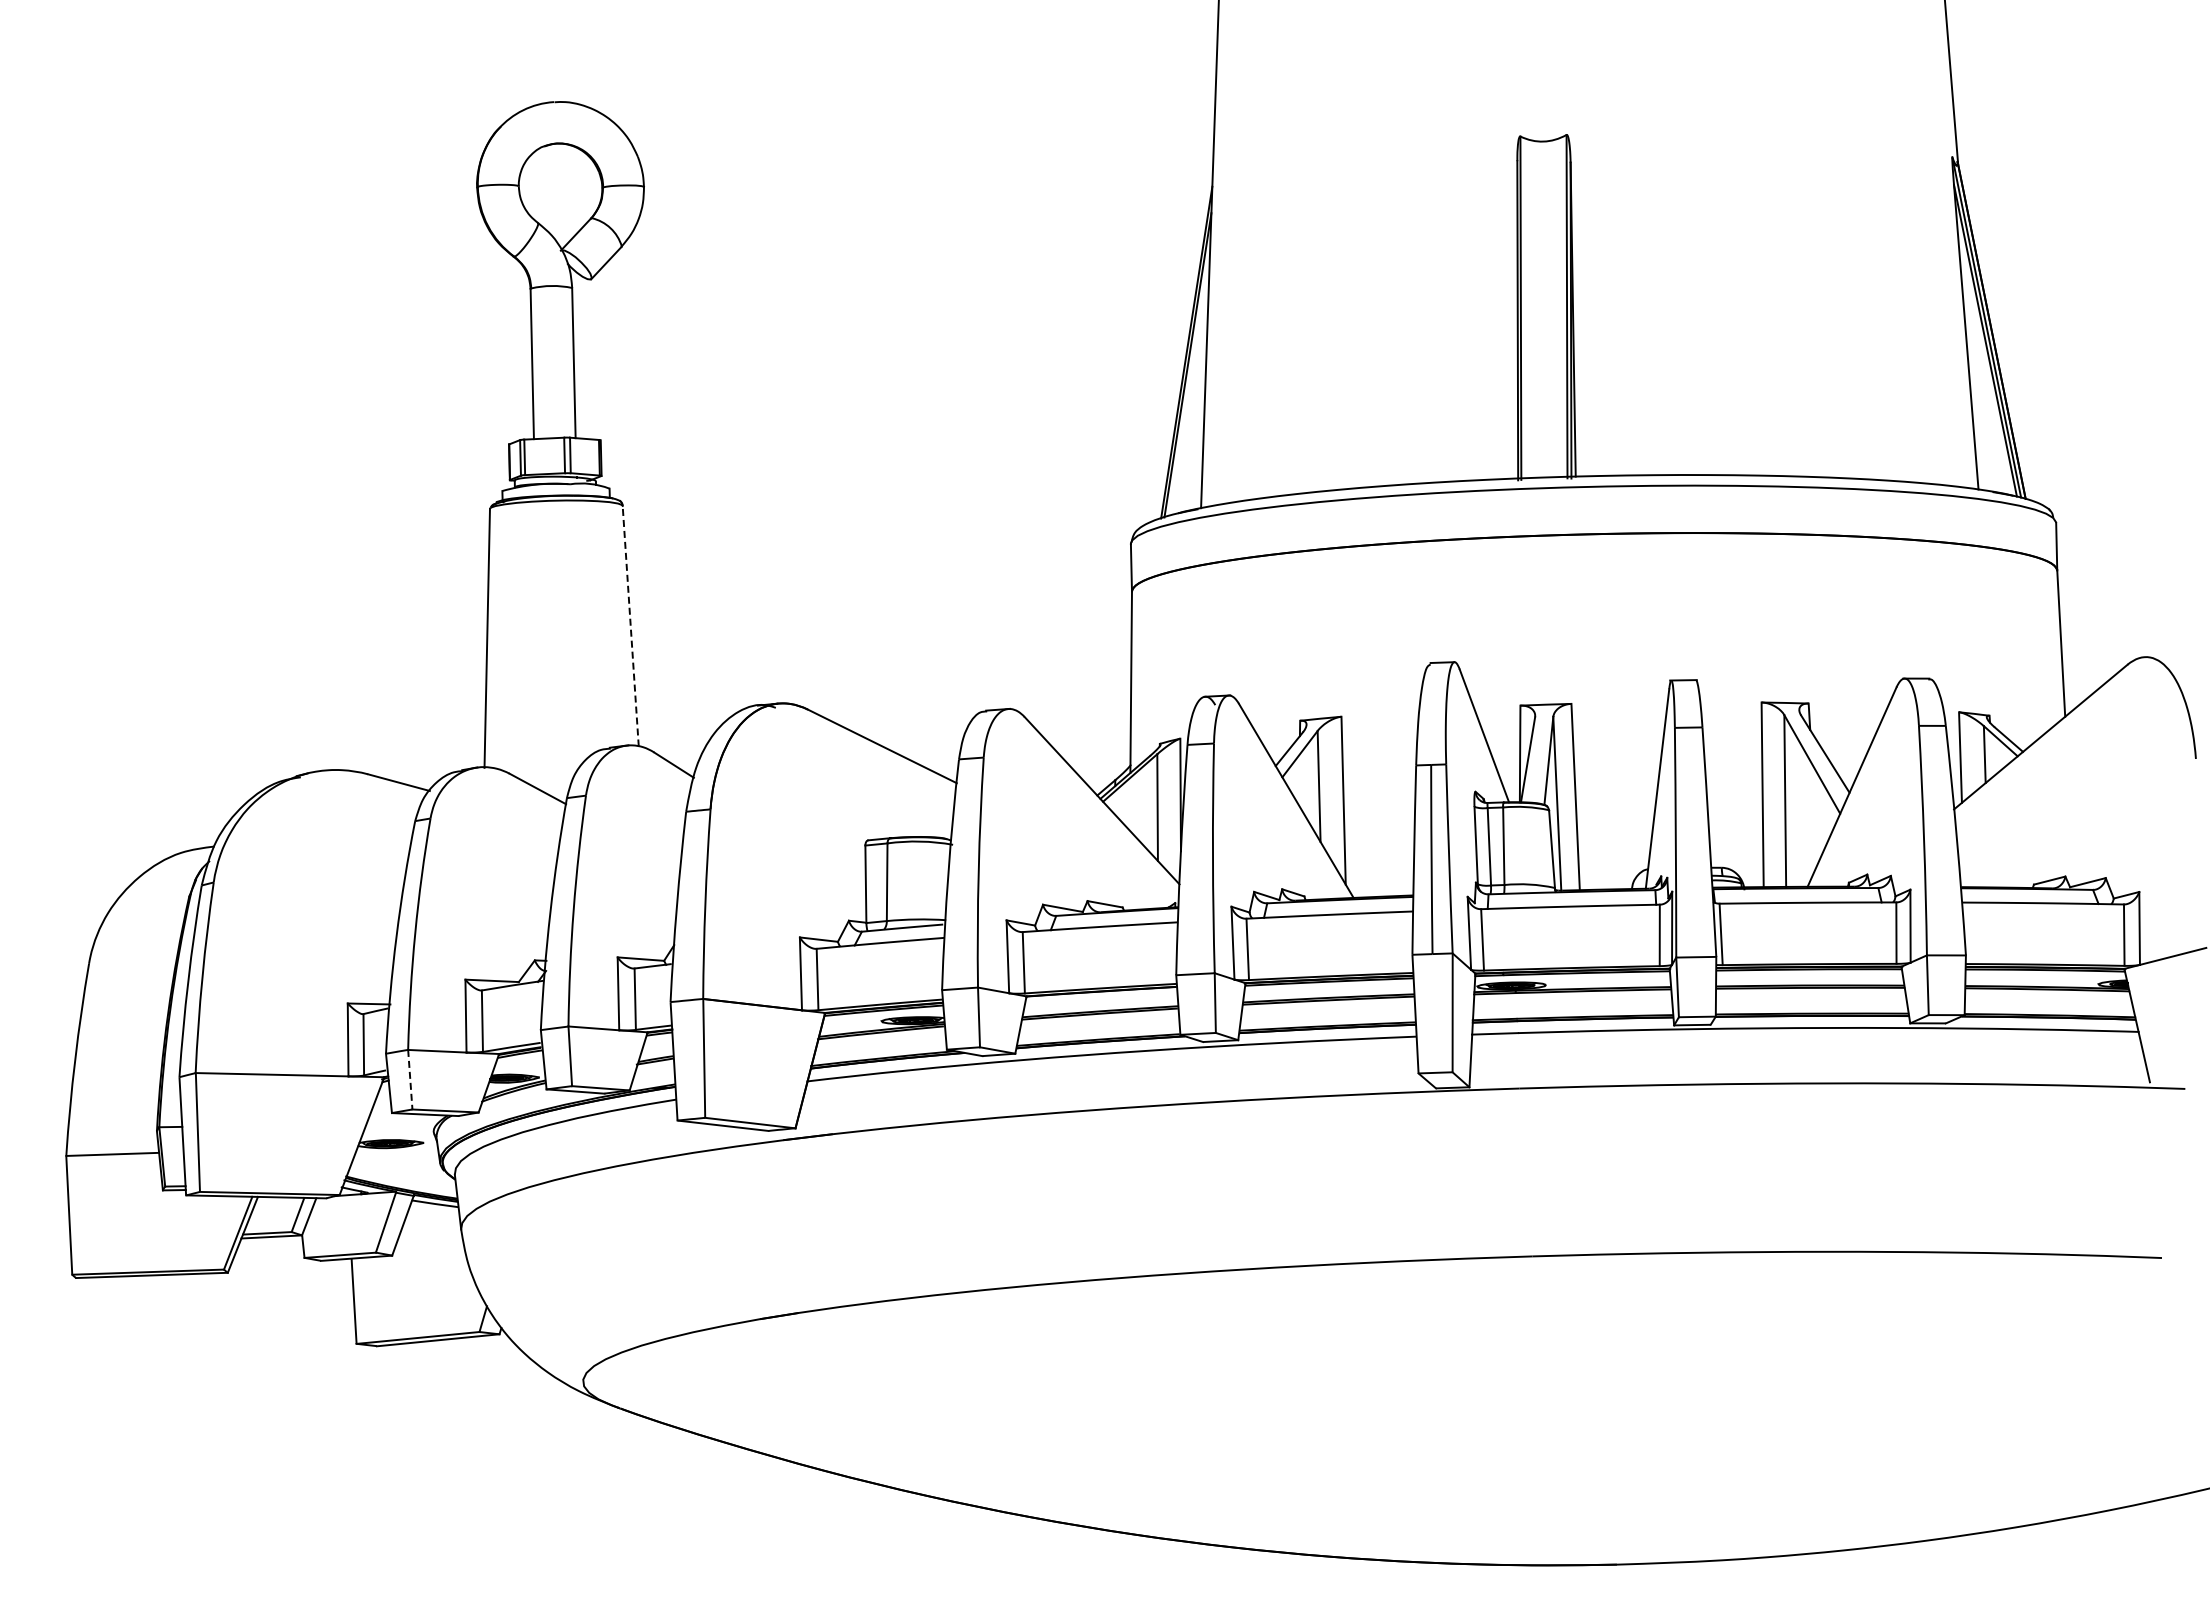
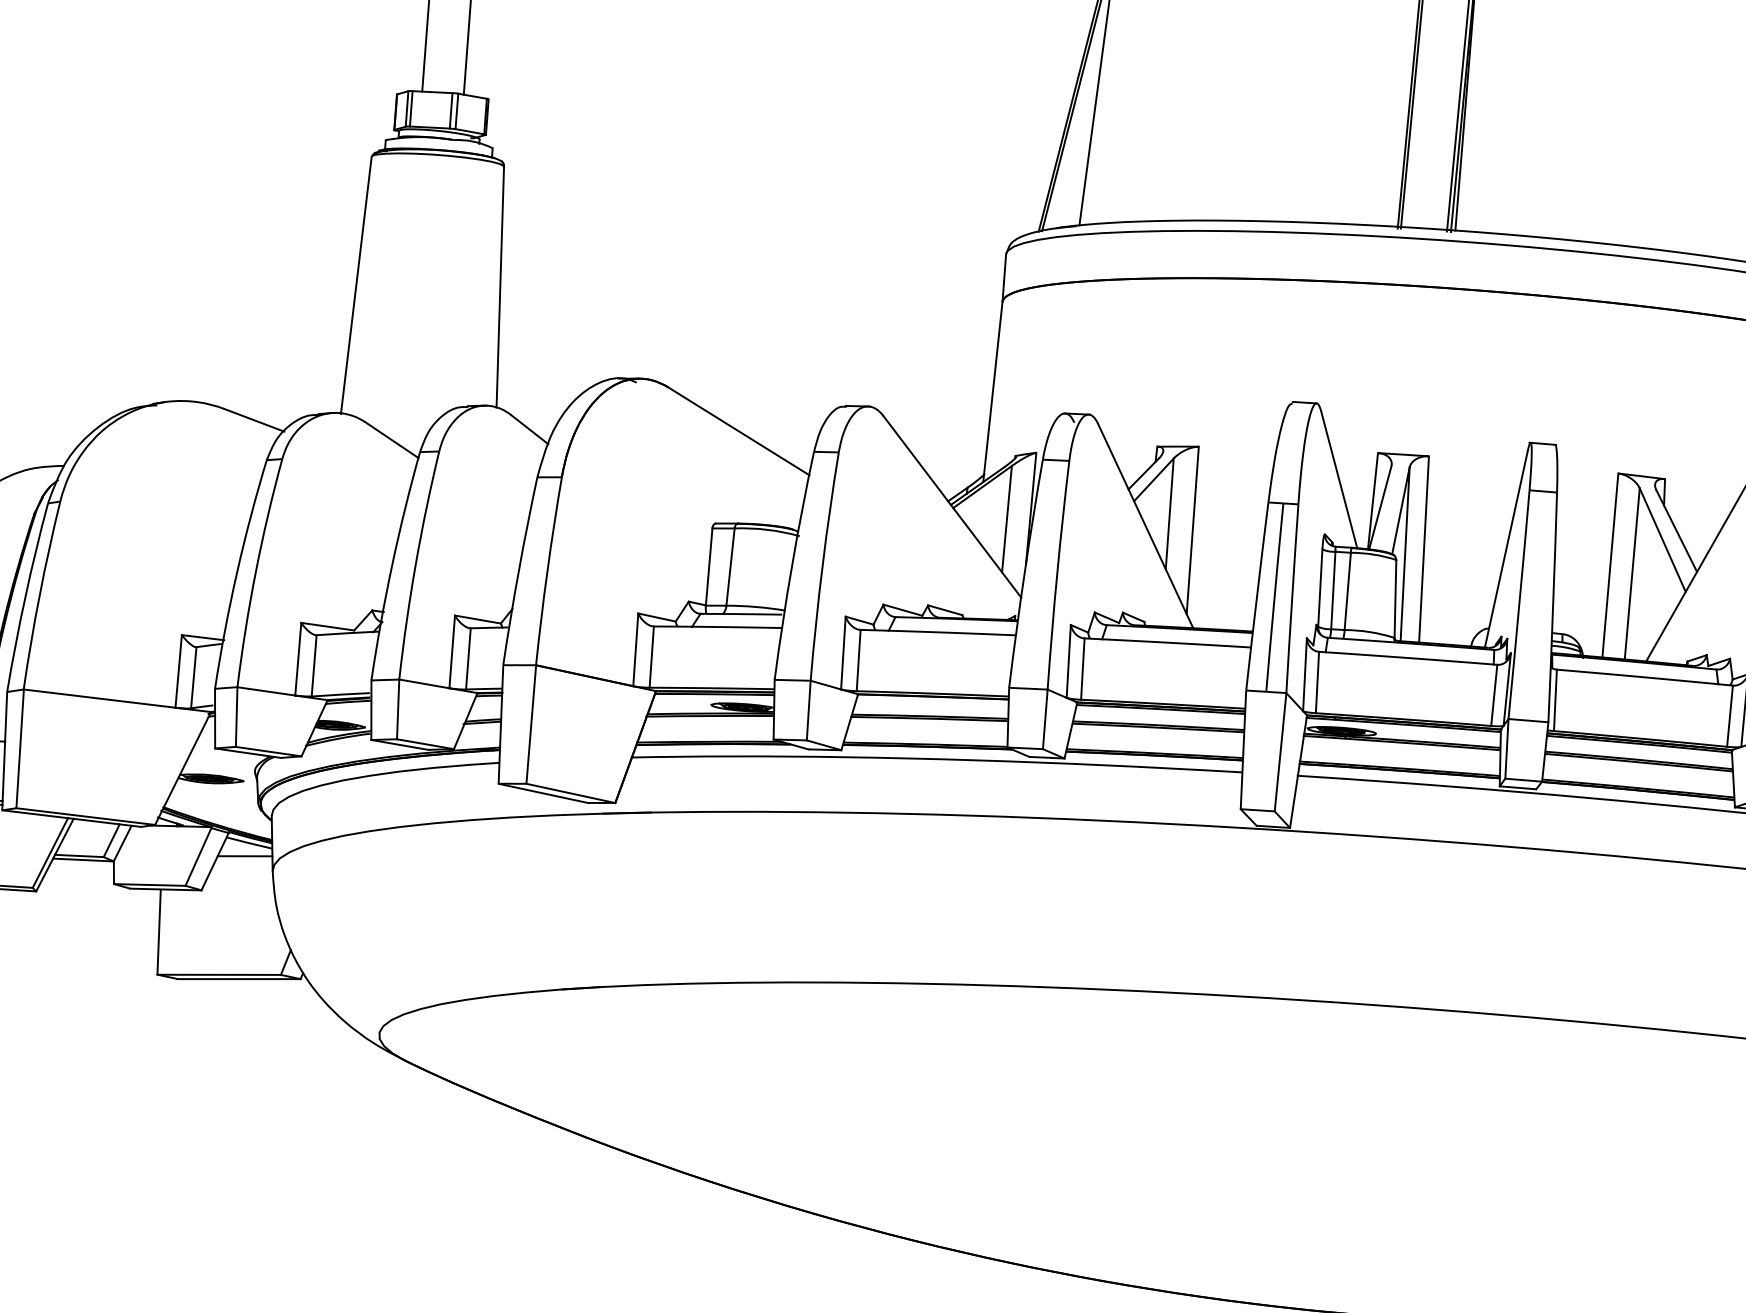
line: (630, 626) -> (500, 287), dashed -> solid
line: (410, 1079) -> (236, 716), dashed -> solid
line: (432, 1217) -> (245, 856), added

